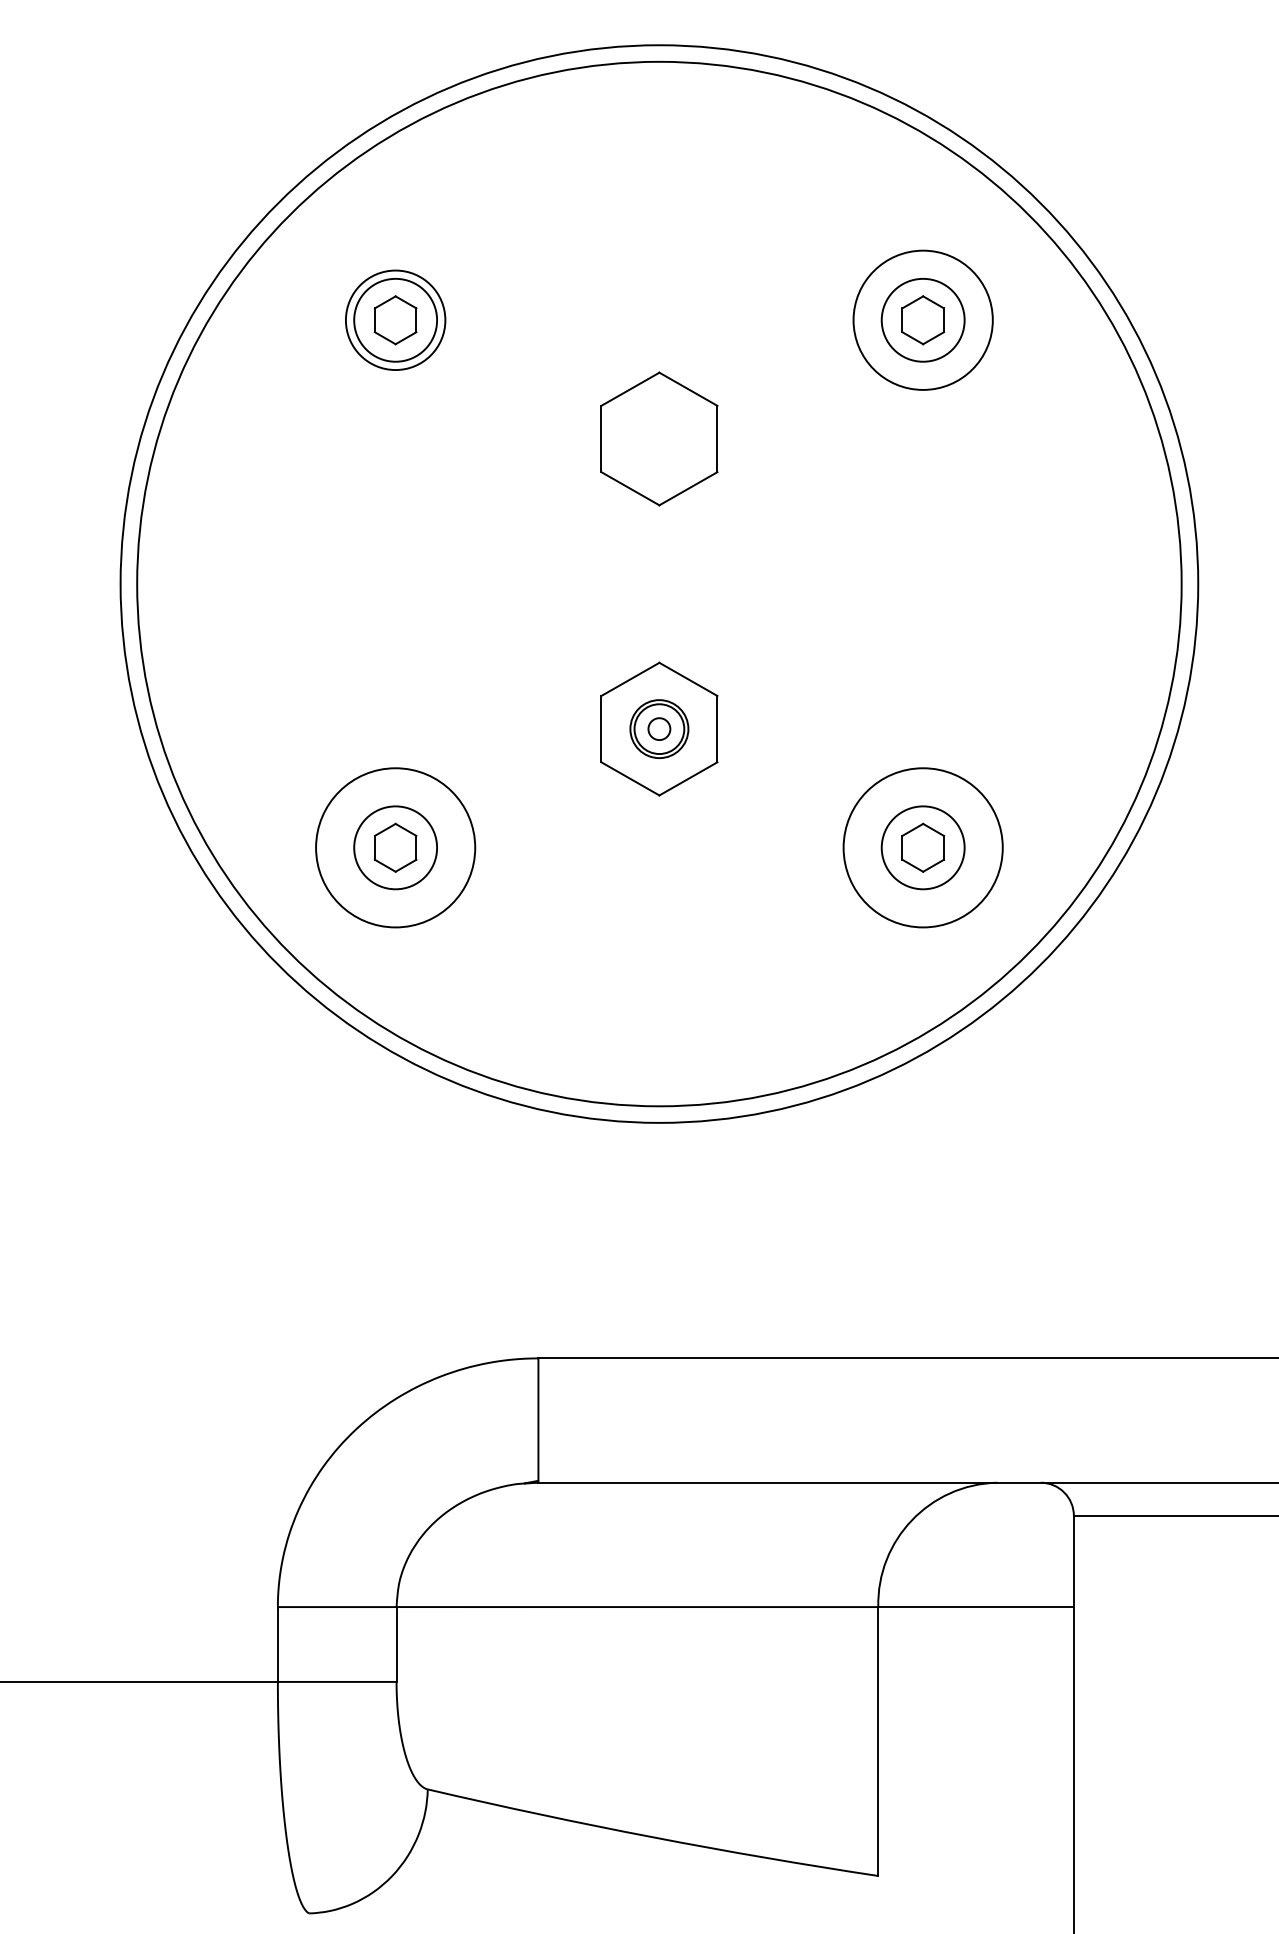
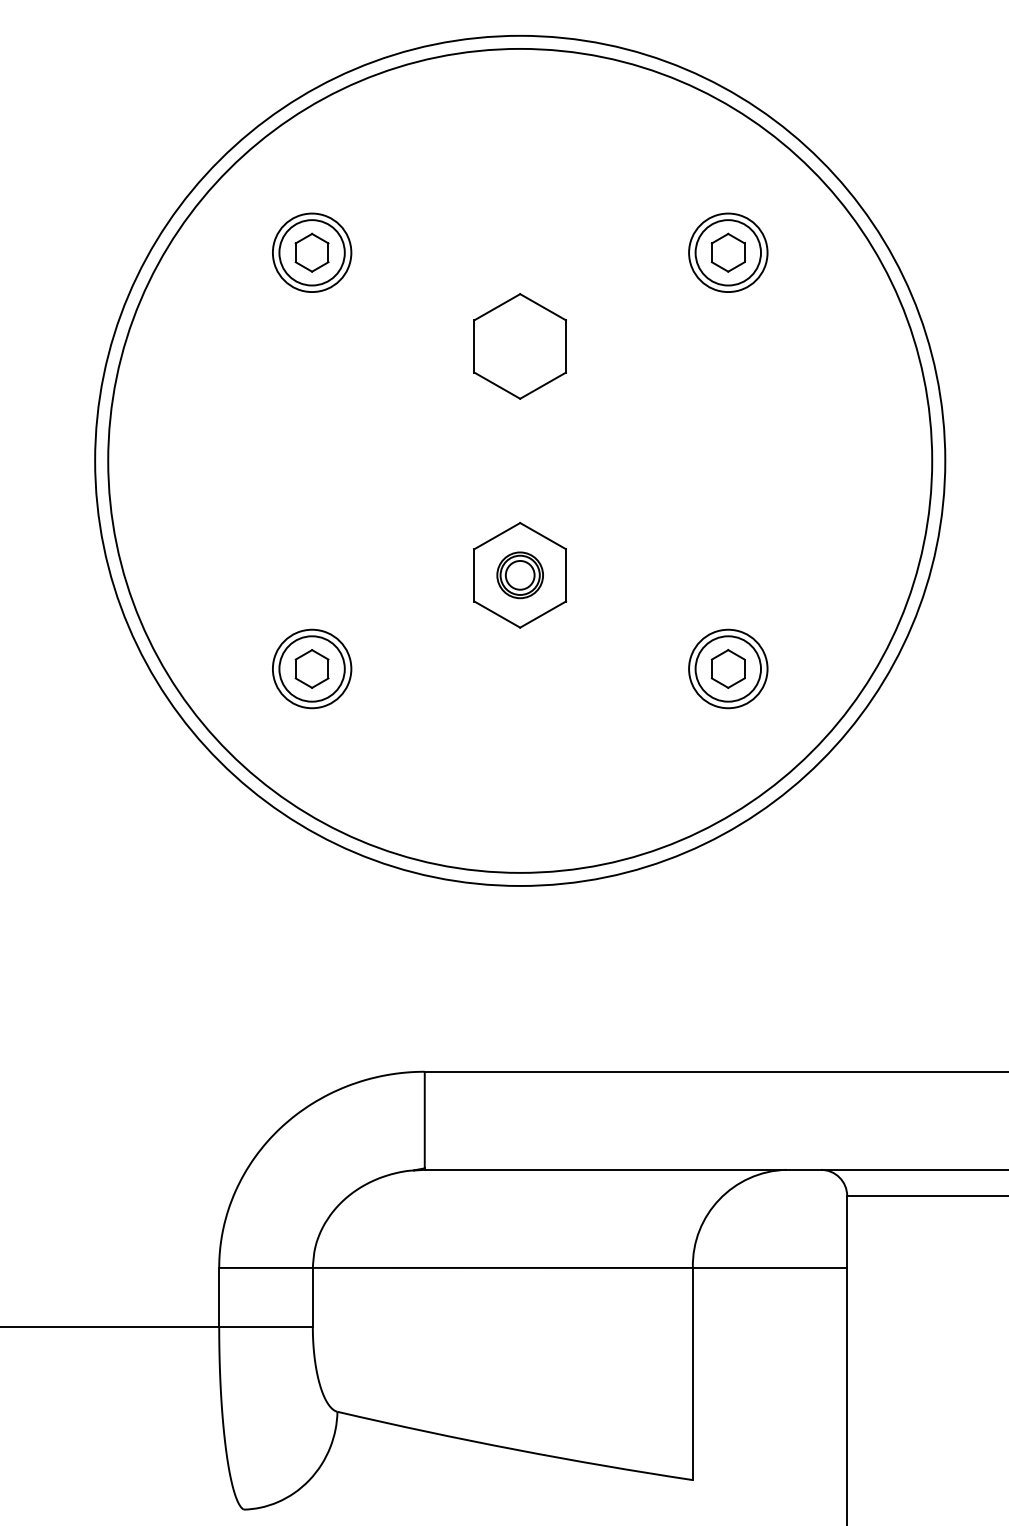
circle: (922, 320) -> (727, 252), size x0.71
circle: (659, 728) -> (520, 574), size x1.67
circle: (395, 847) -> (312, 668), size x0.62
circle: (922, 847) -> (727, 668), size x0.62

